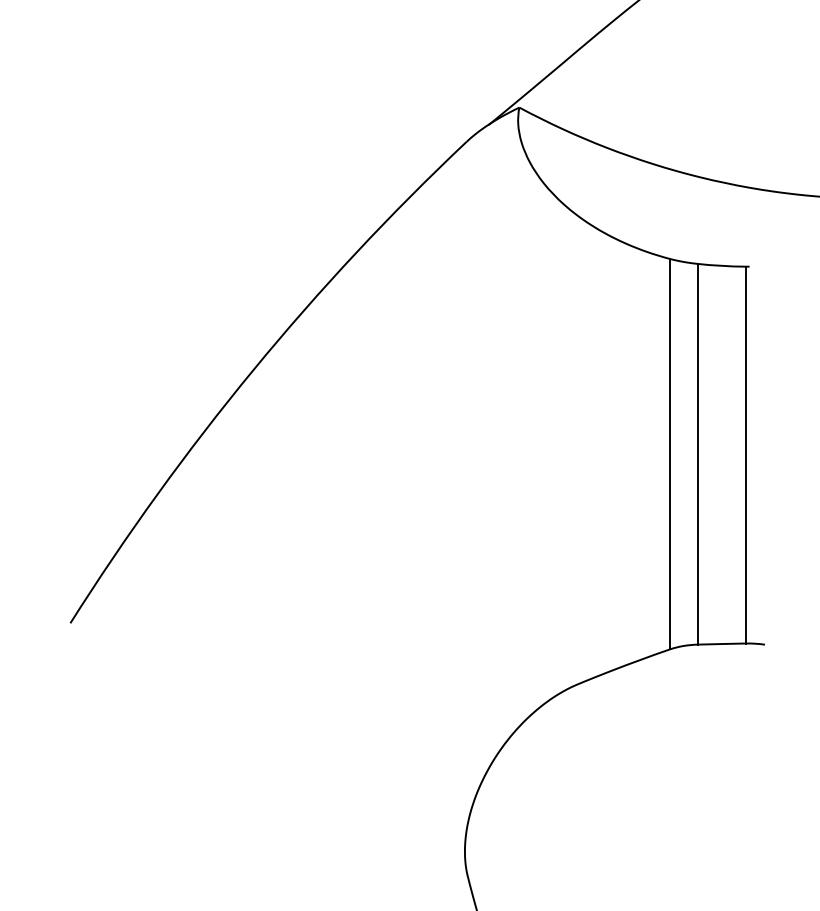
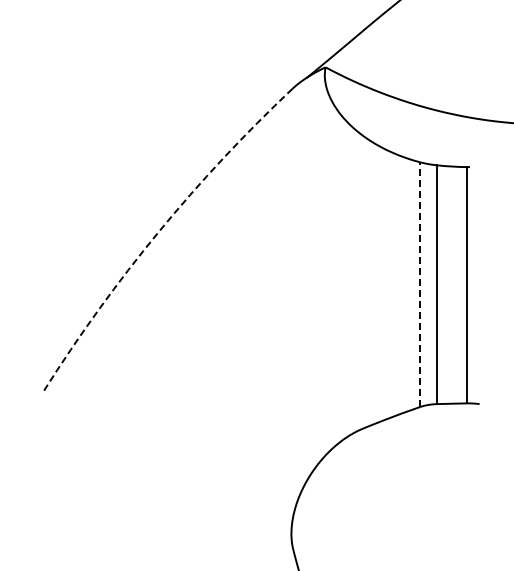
arc: (252, 369) -> (158, 231), solid -> dashed
line: (670, 453) -> (420, 284), solid -> dashed

